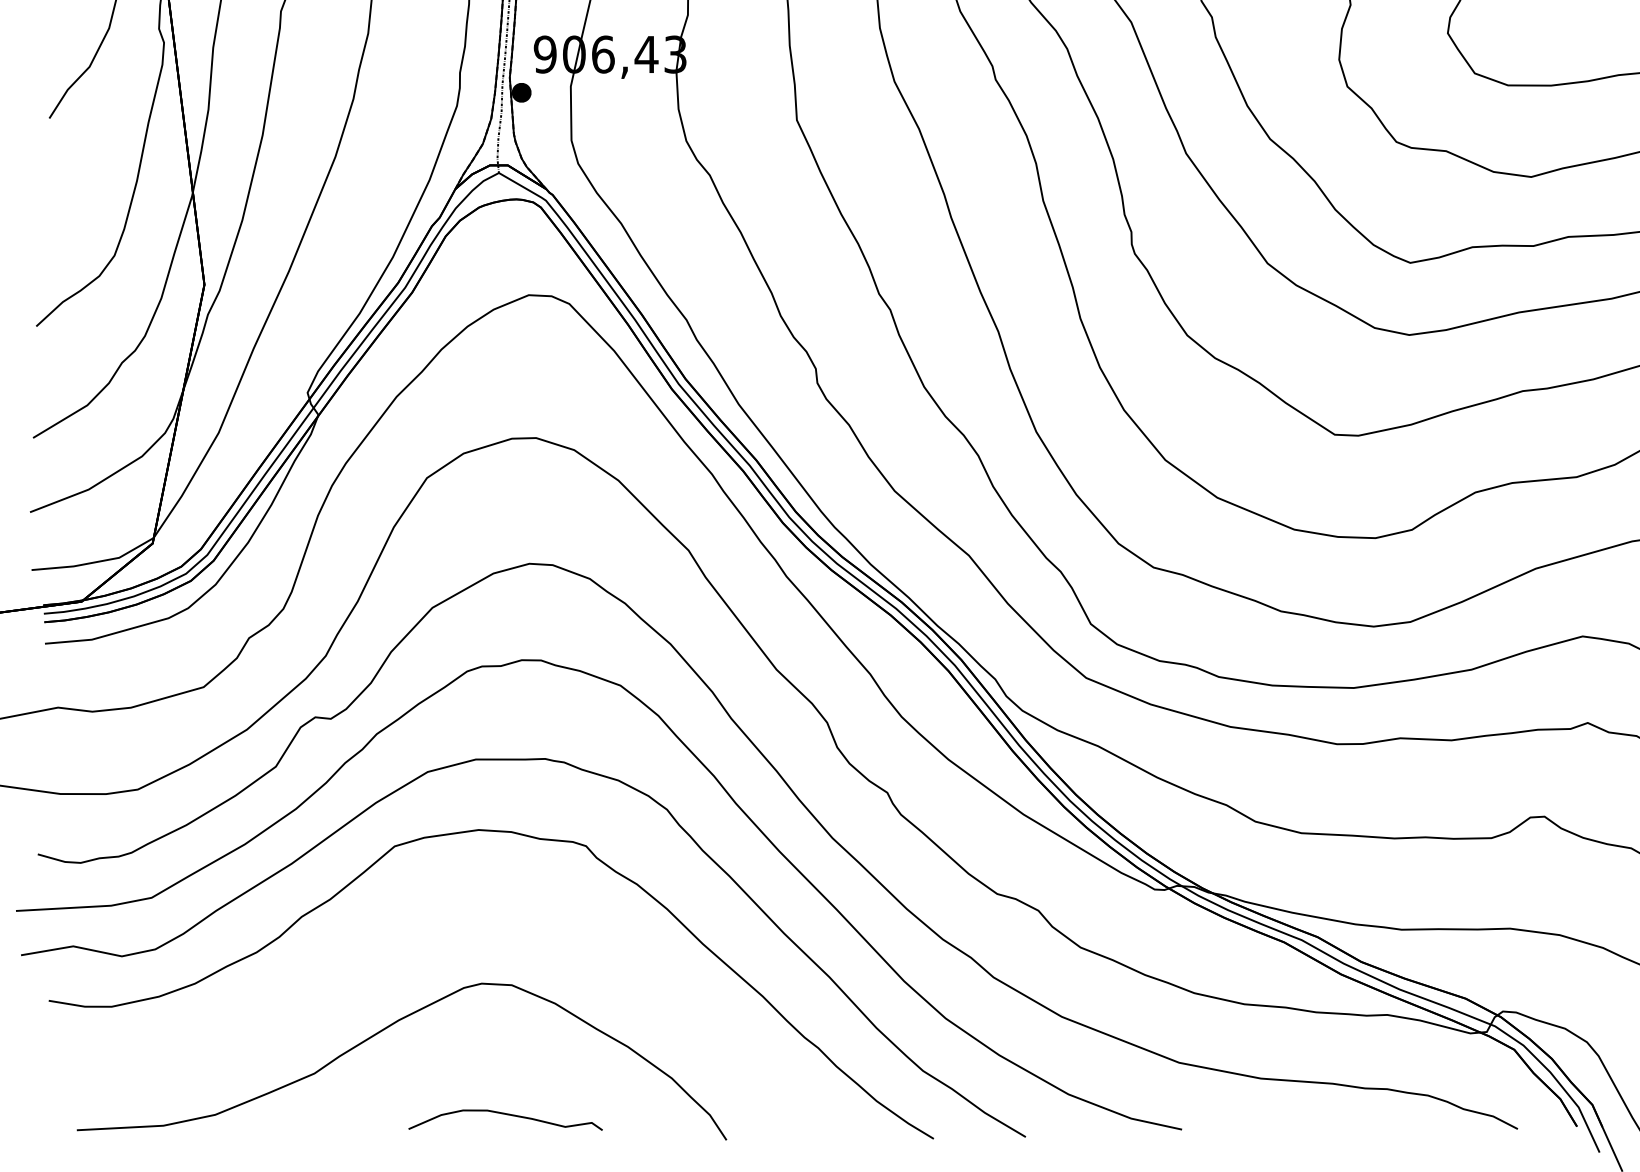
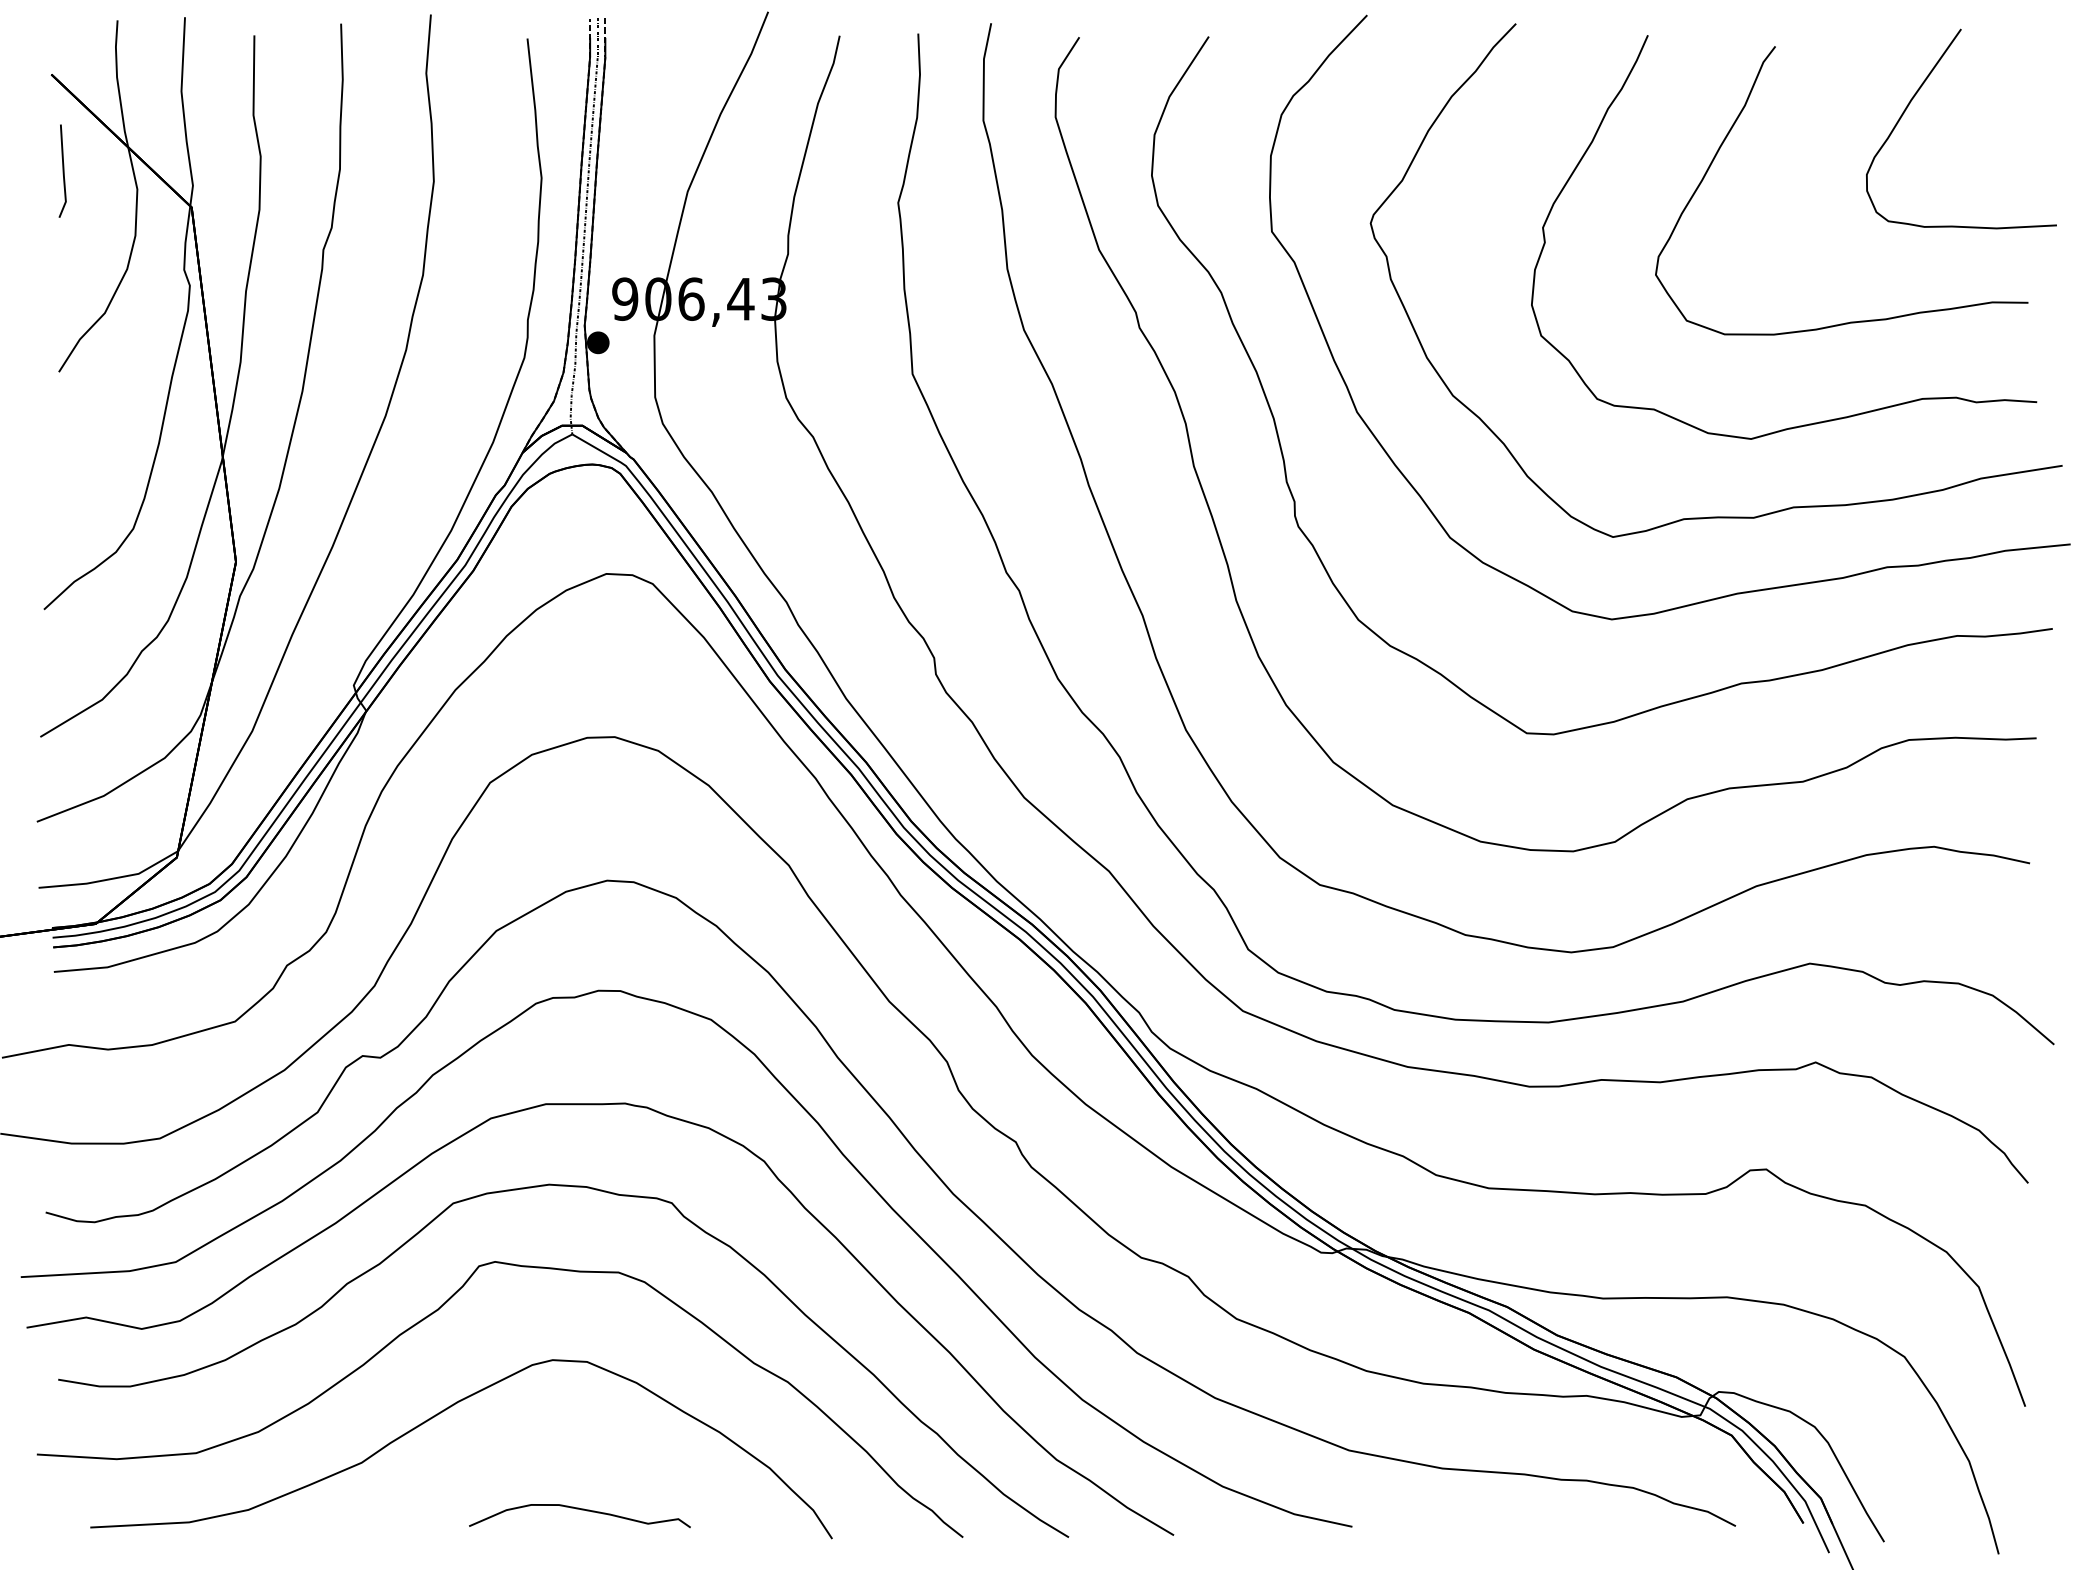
curve: (380, 941) -> (437, 1311), added

